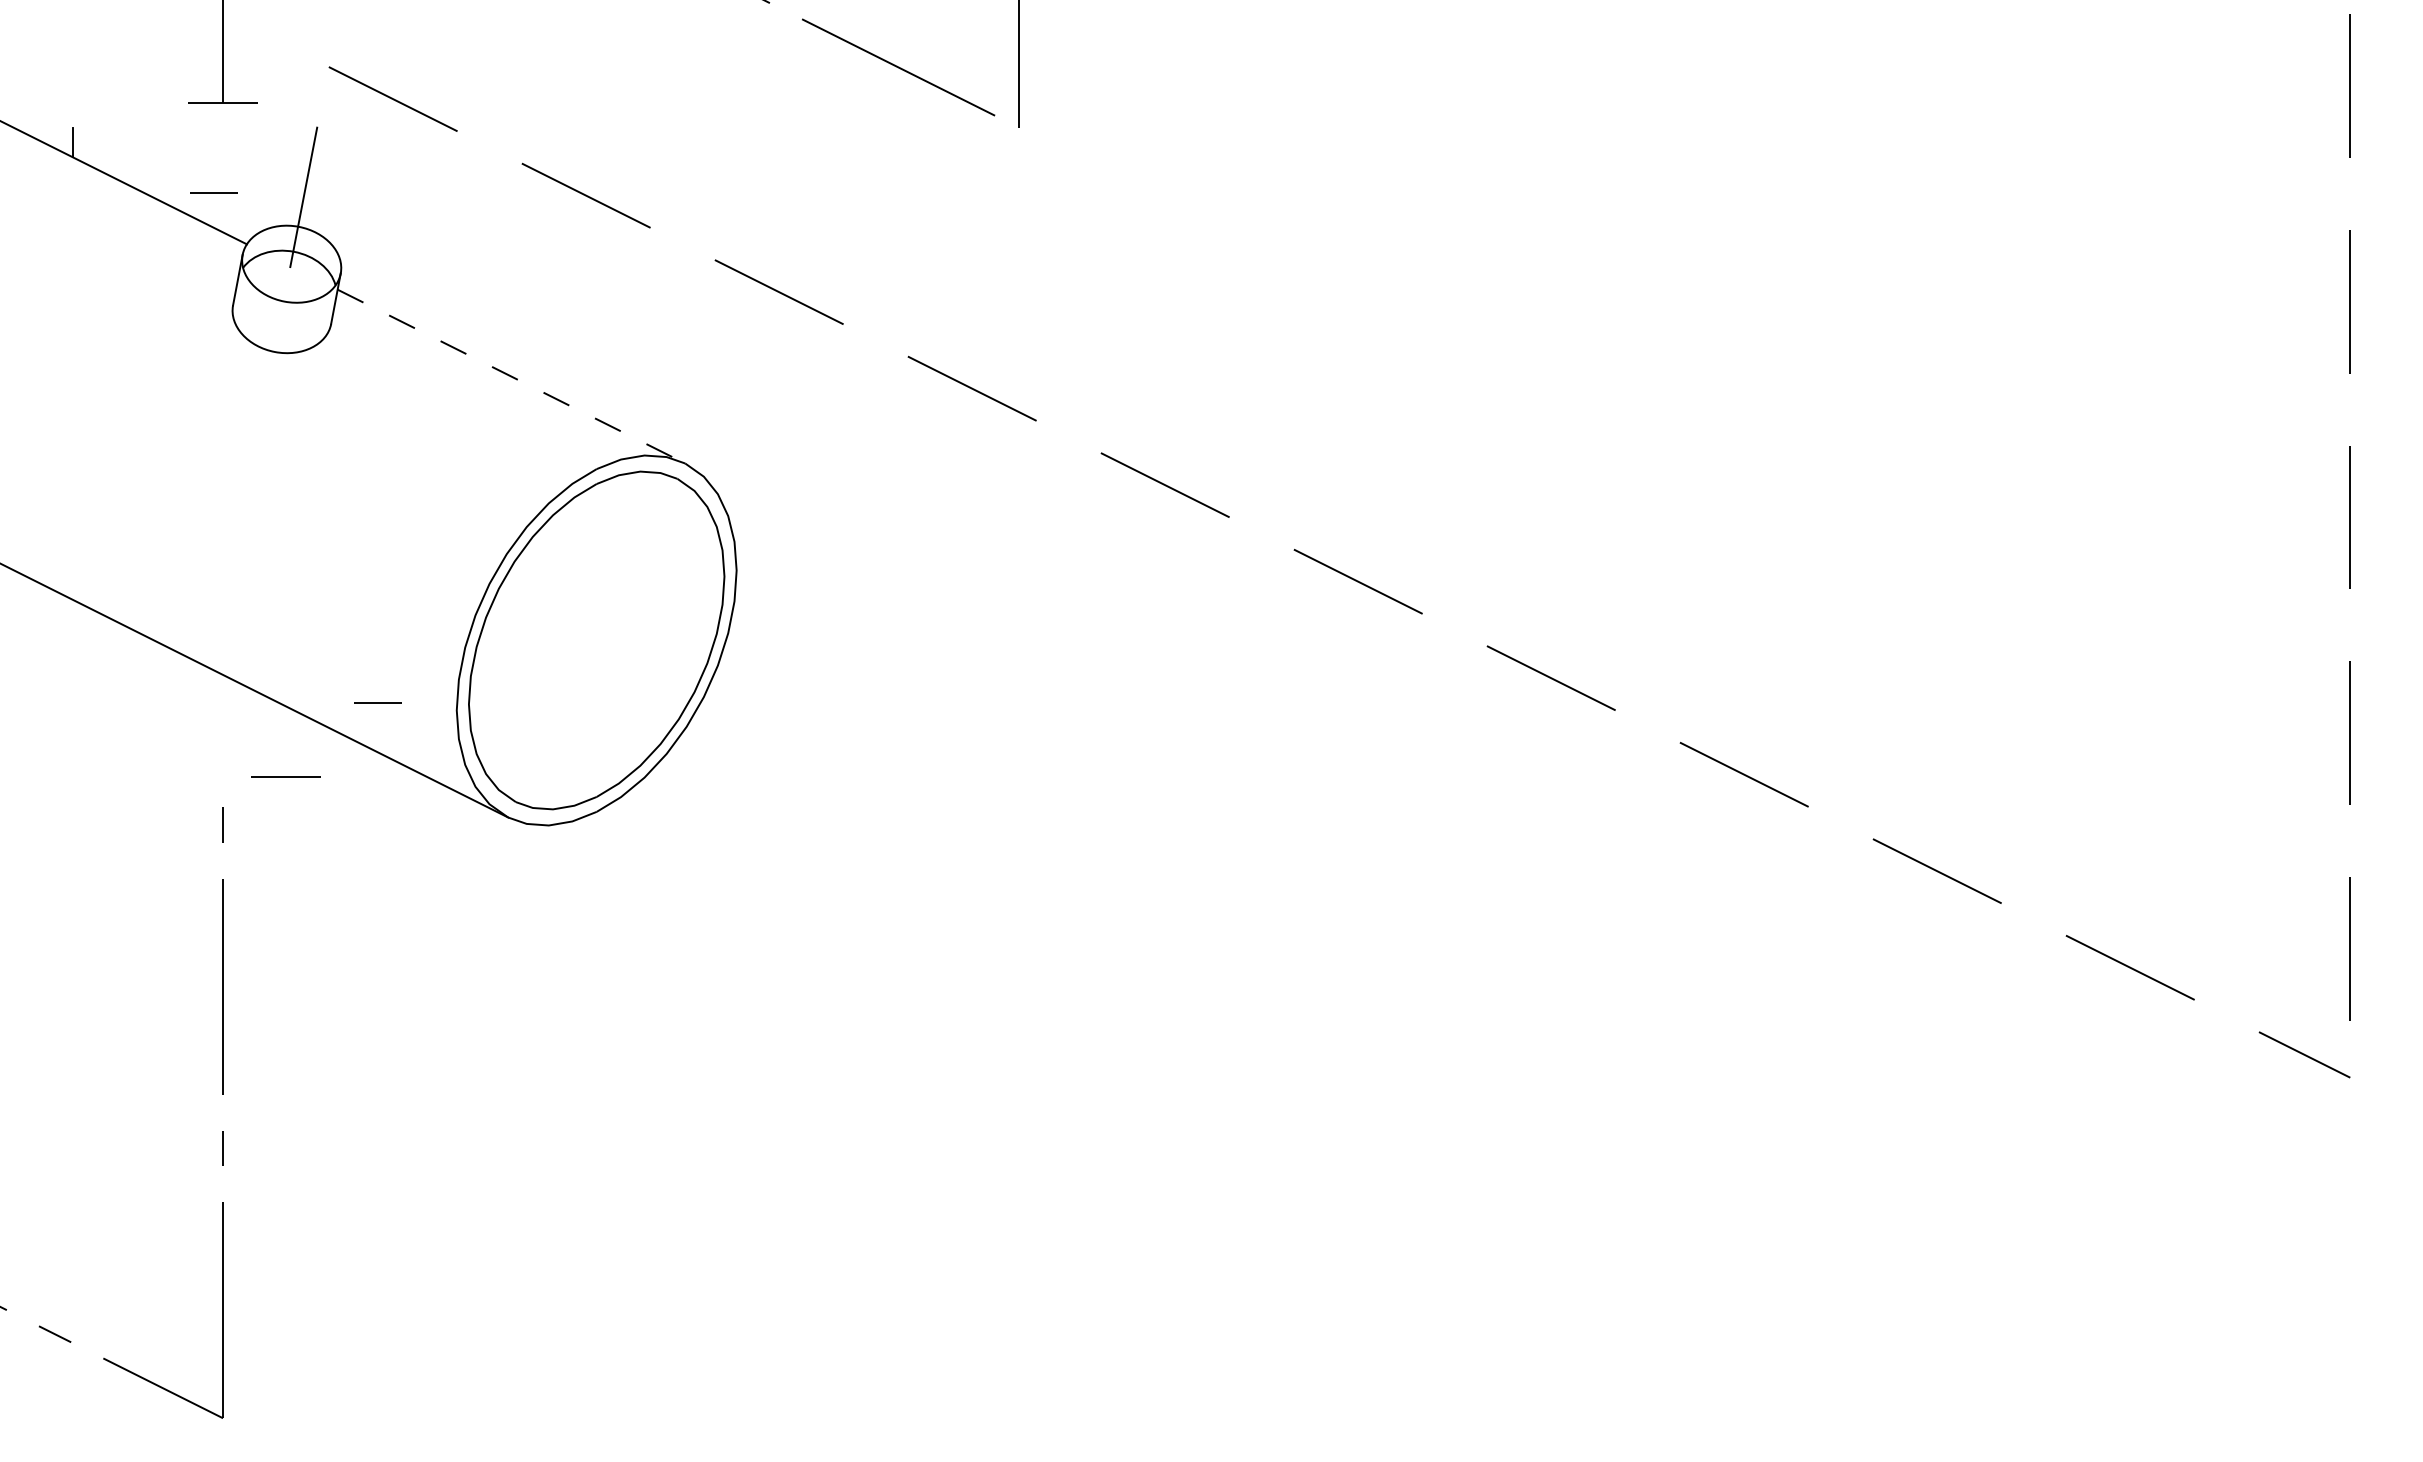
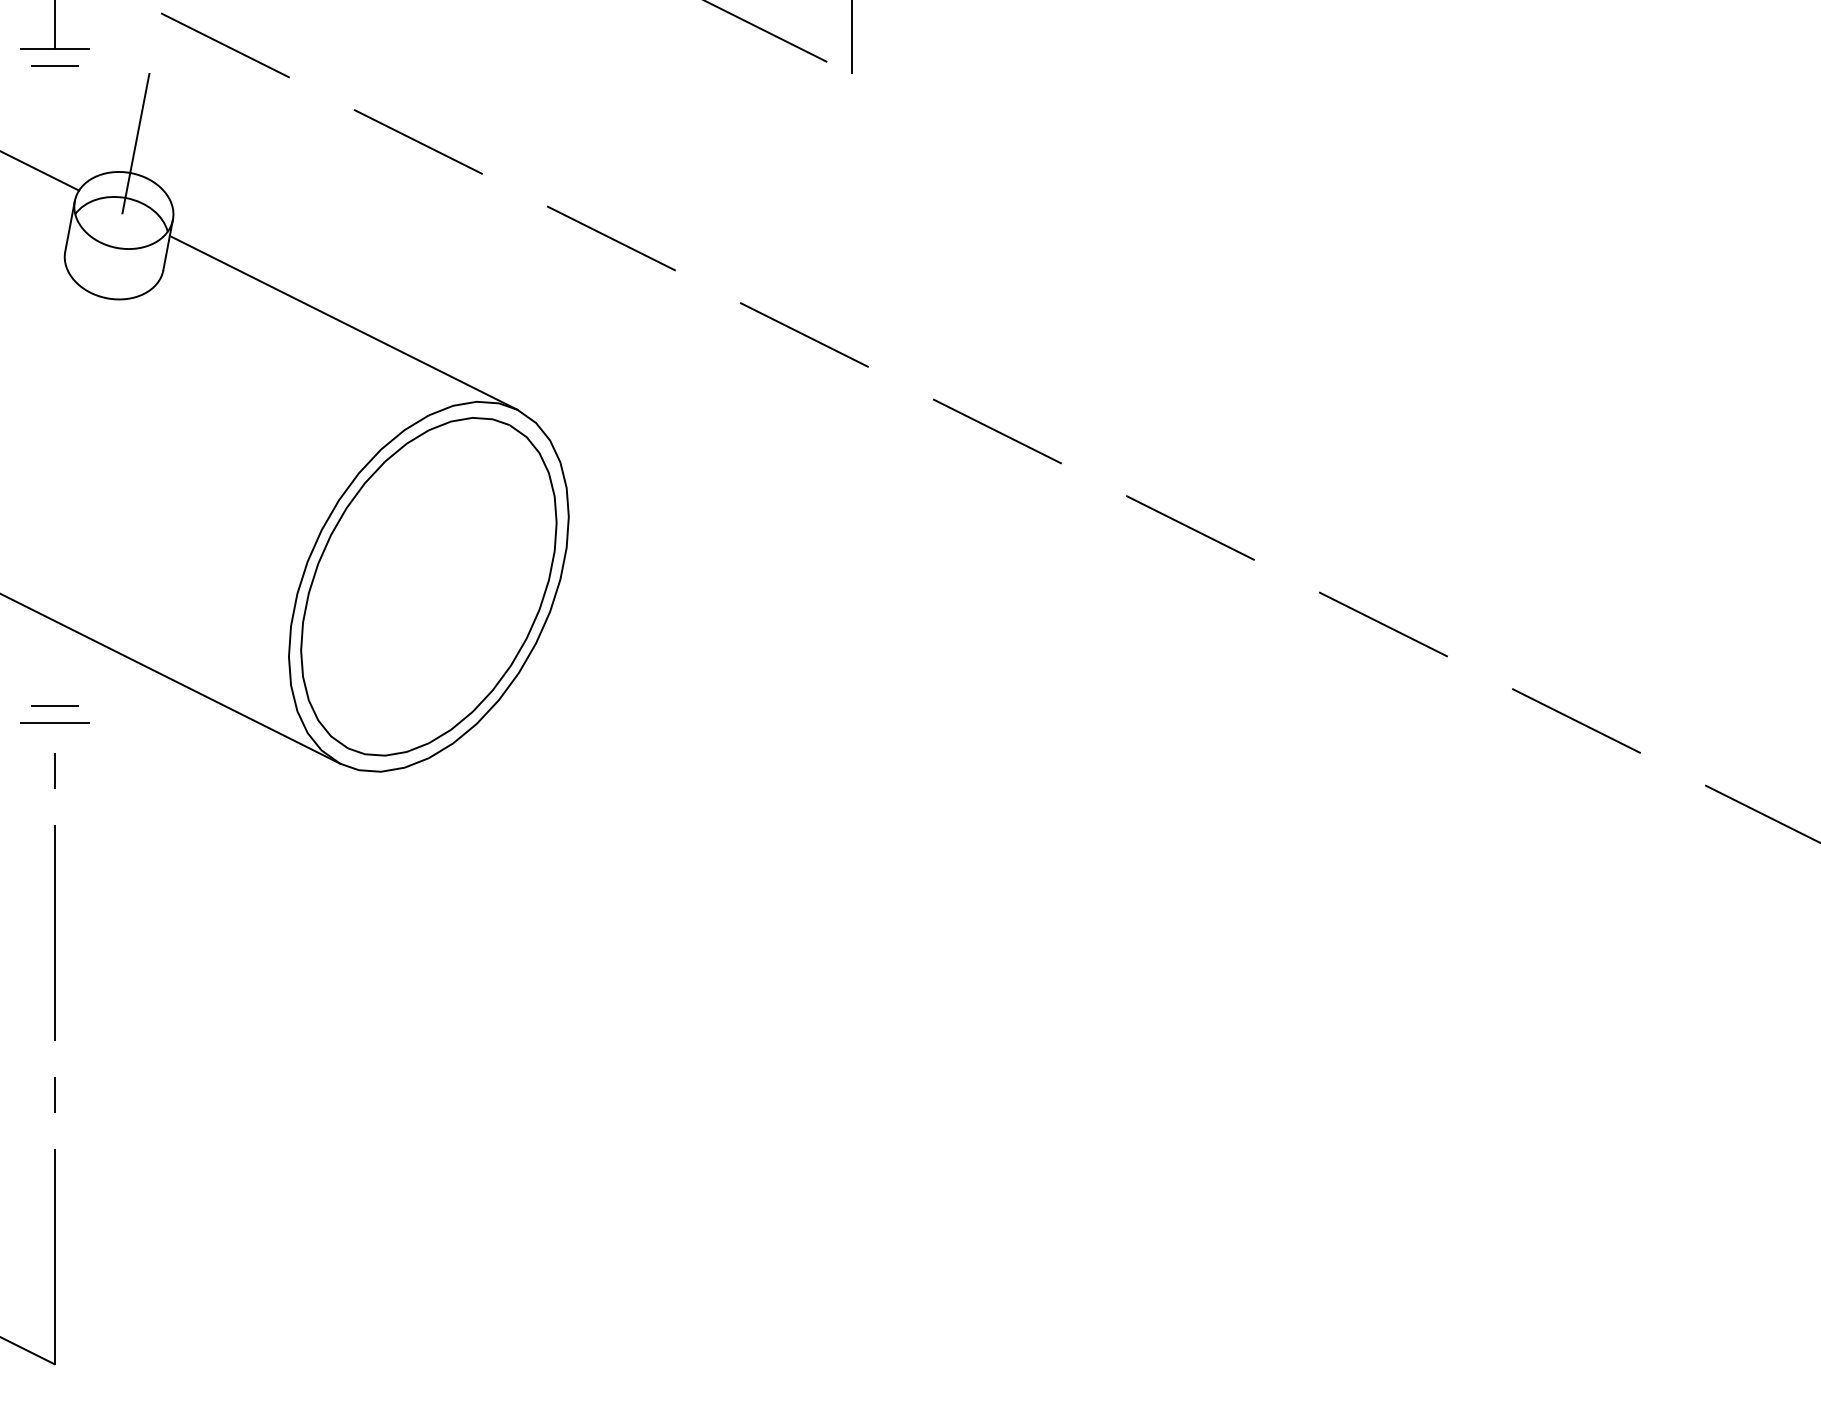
line: (213, 192) -> (54, 65), moved
line: (511, 376) -> (343, 322), dashed -> solid
line: (377, 702) -> (54, 705), moved
line: (285, 776) -> (54, 722), moved

